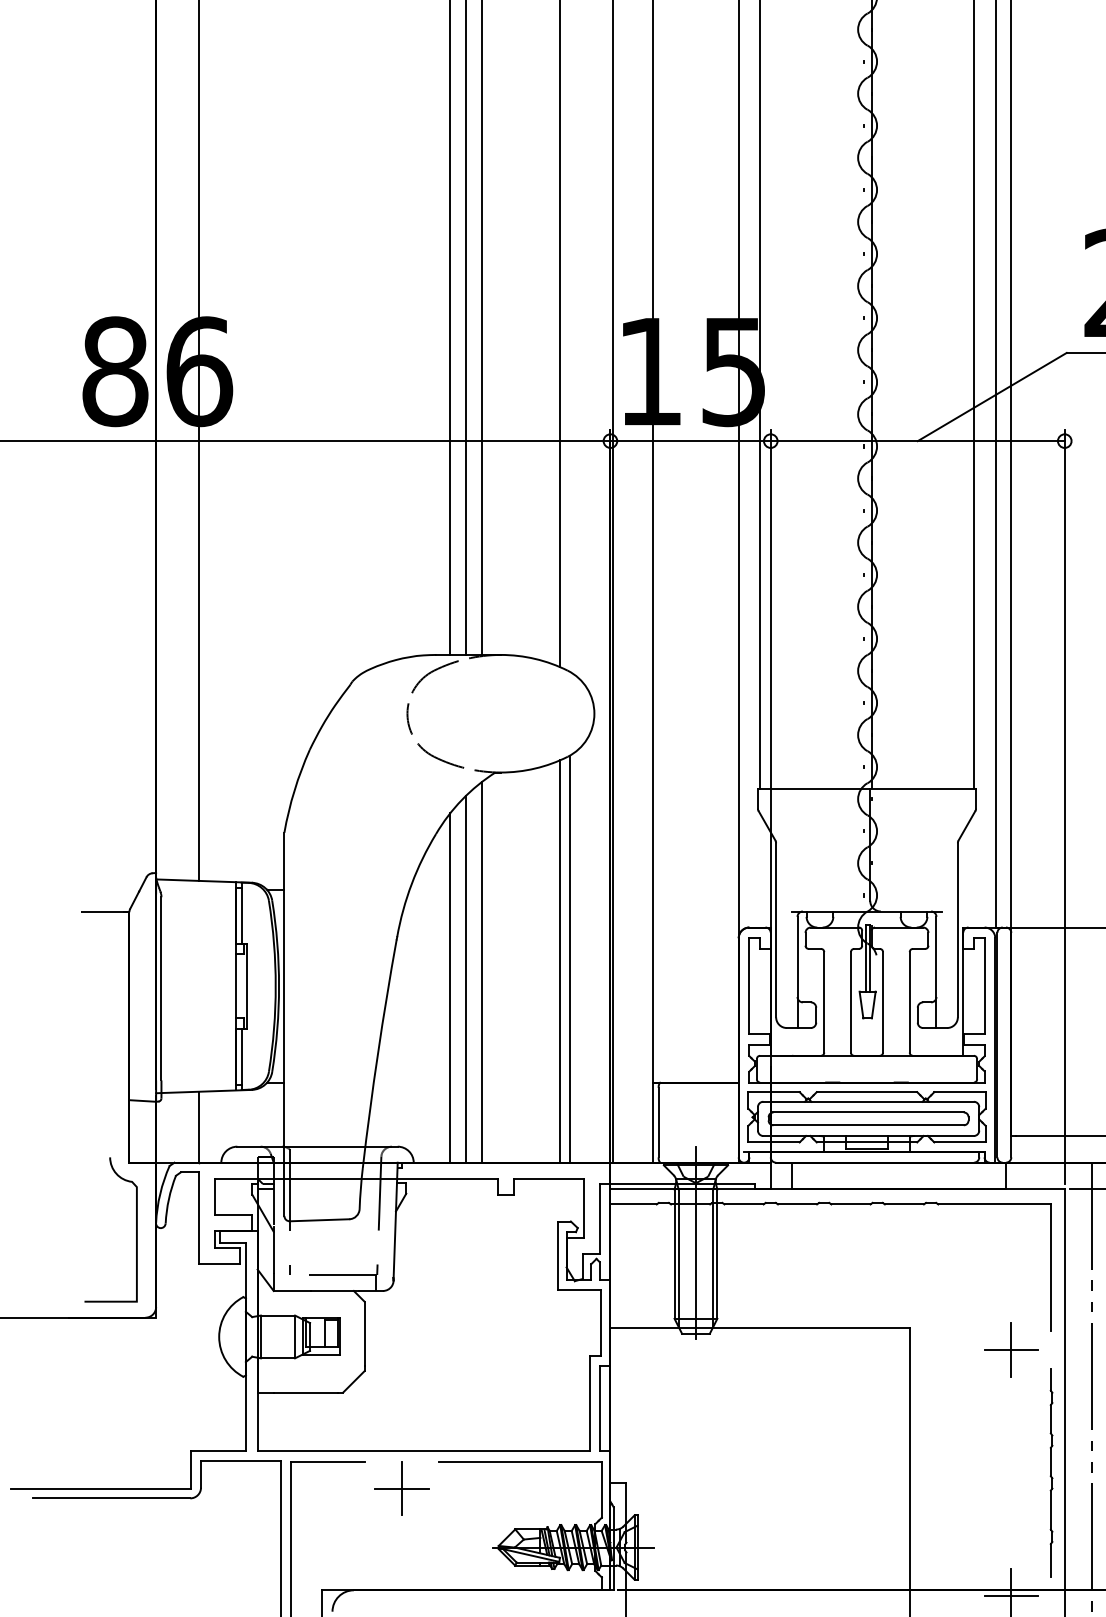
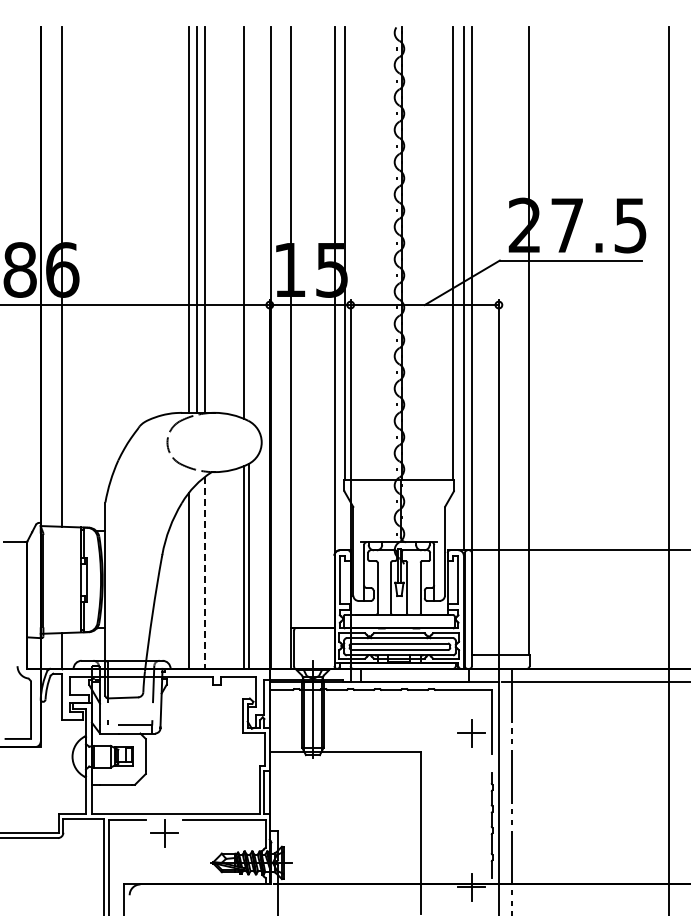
line: (482, 973) -> (205, 573), solid -> dashed
line: (467, 977) -> (197, 575), removed
part: (1010, 1350) -> (471, 733), moved

